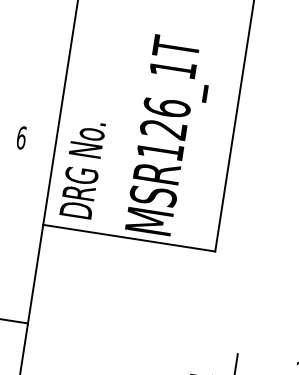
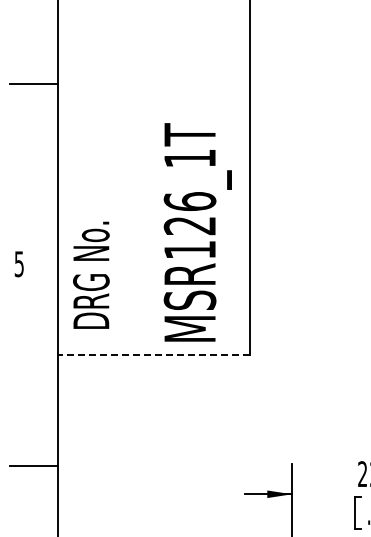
text: (169, 136) -> (197, 232), moved
text: (21, 138) -> (19, 264), 6 -> 5
text: (82, 168) -> (91, 274), moved
line: (128, 238) -> (153, 355), solid -> dashed

